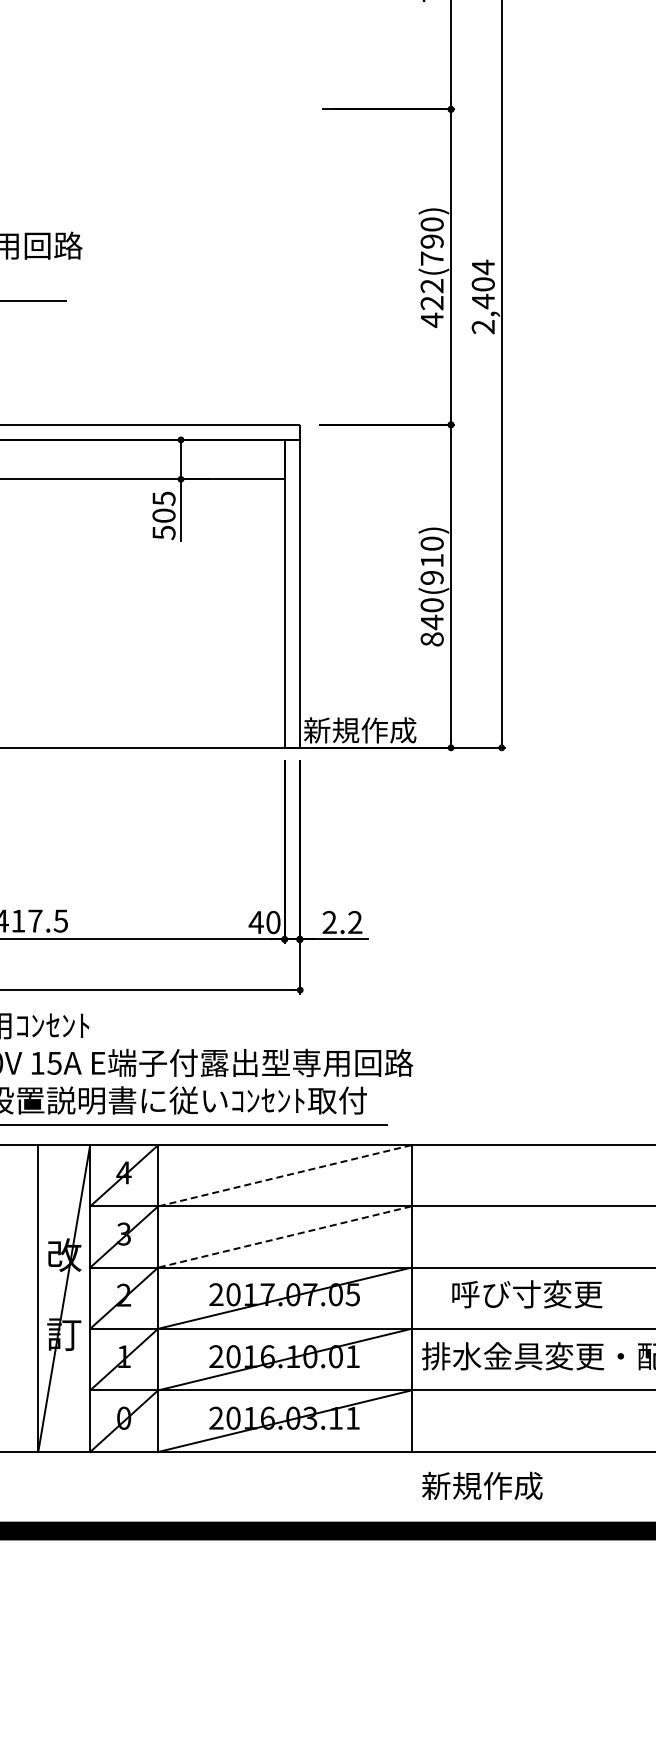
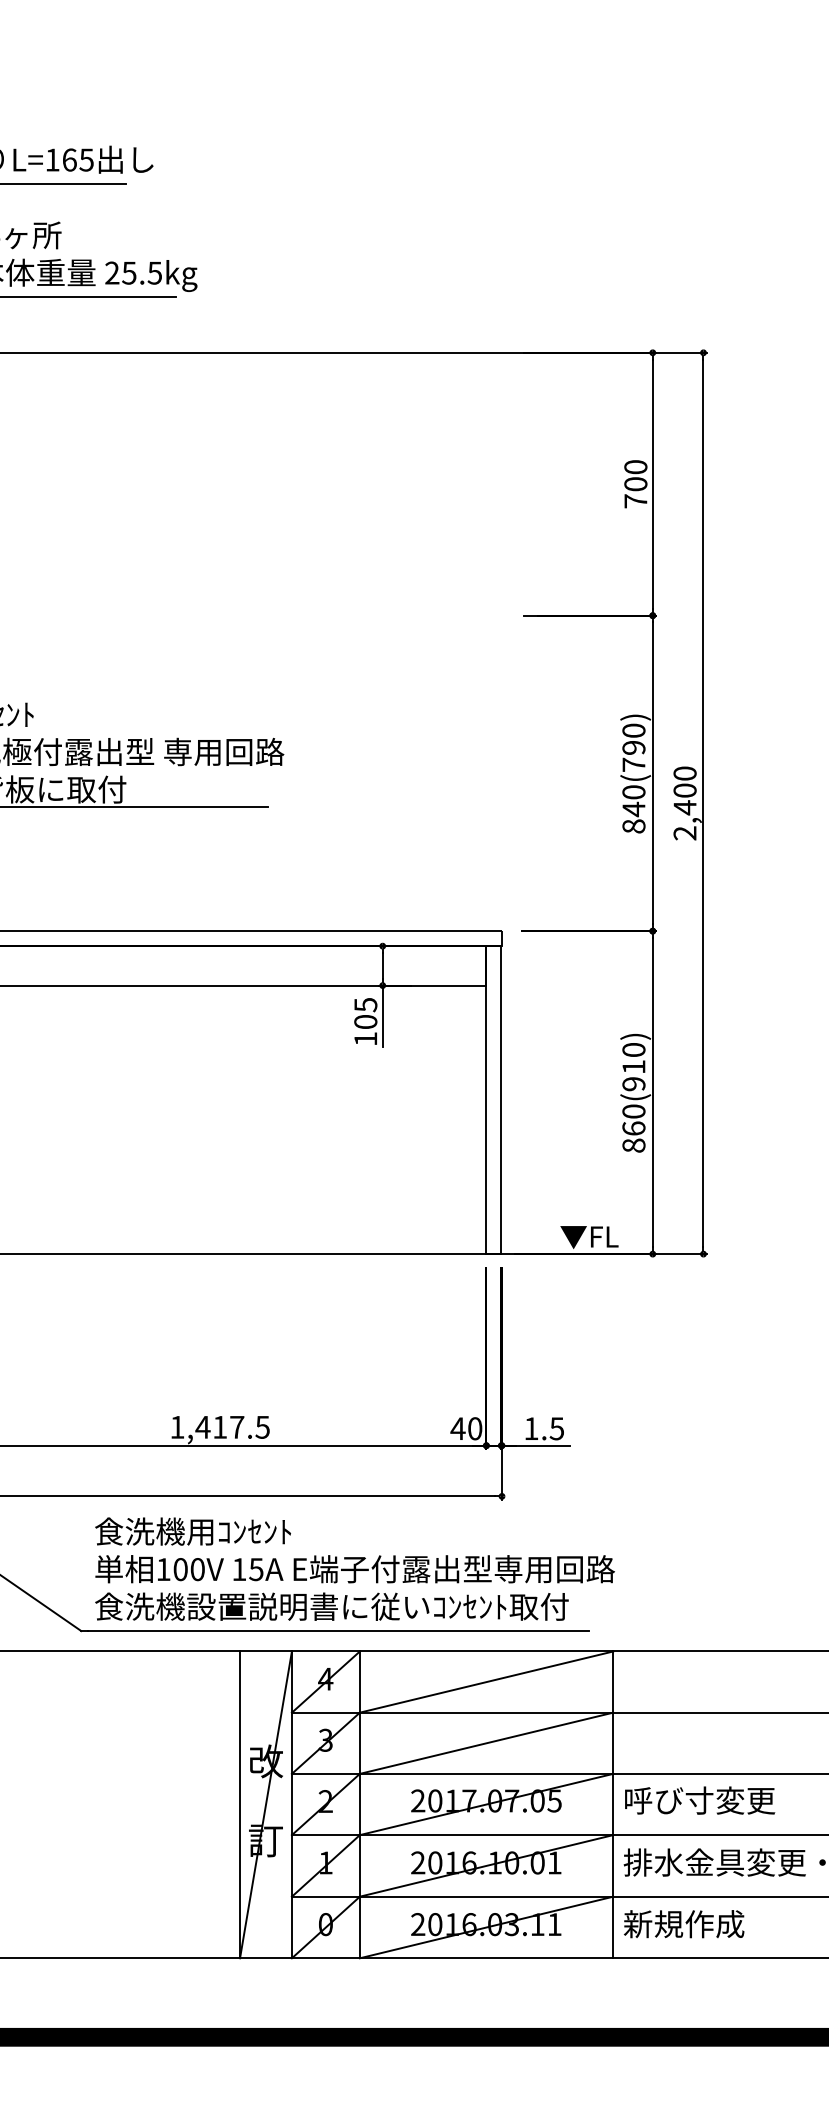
text: (482, 267) -> (684, 773), 2,404 -> 2,400
text: (431, 303) -> (633, 809), 422(790) -> 840(790)
text: (163, 533) -> (365, 1039), 505 -> 105
text: (431, 622) -> (633, 1128), 840(910) -> 860(910)
text: (359, 730) -> (561, 1236), 新規作成 -> ▼FL
text: (342, 922) -> (544, 1428), 2.2 -> 1.5
line: (284, 1176) -> (486, 1682), dashed -> solid
line: (284, 1237) -> (486, 1743), dashed -> solid
text: (527, 1294) -> (700, 1800), moved
text: (482, 1486) -> (684, 1924), moved

